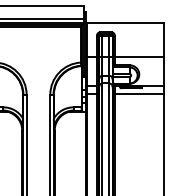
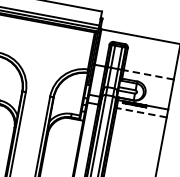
line: (138, 57) -> (147, 75), solid -> dashed
line: (138, 93) -> (141, 112), solid -> dashed

